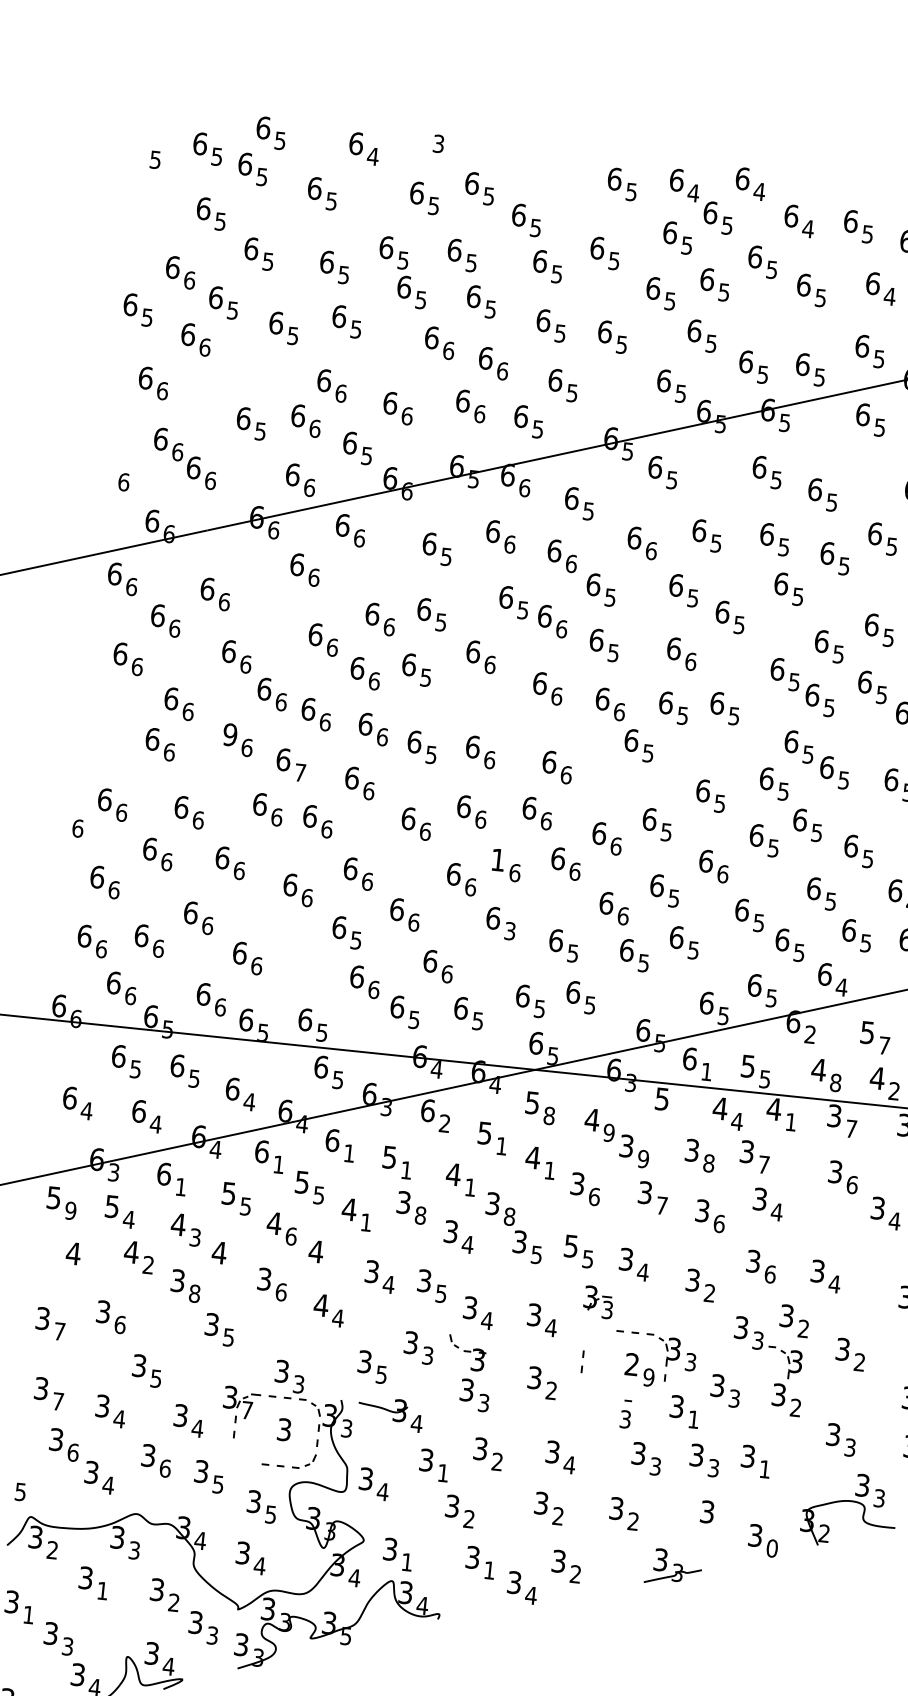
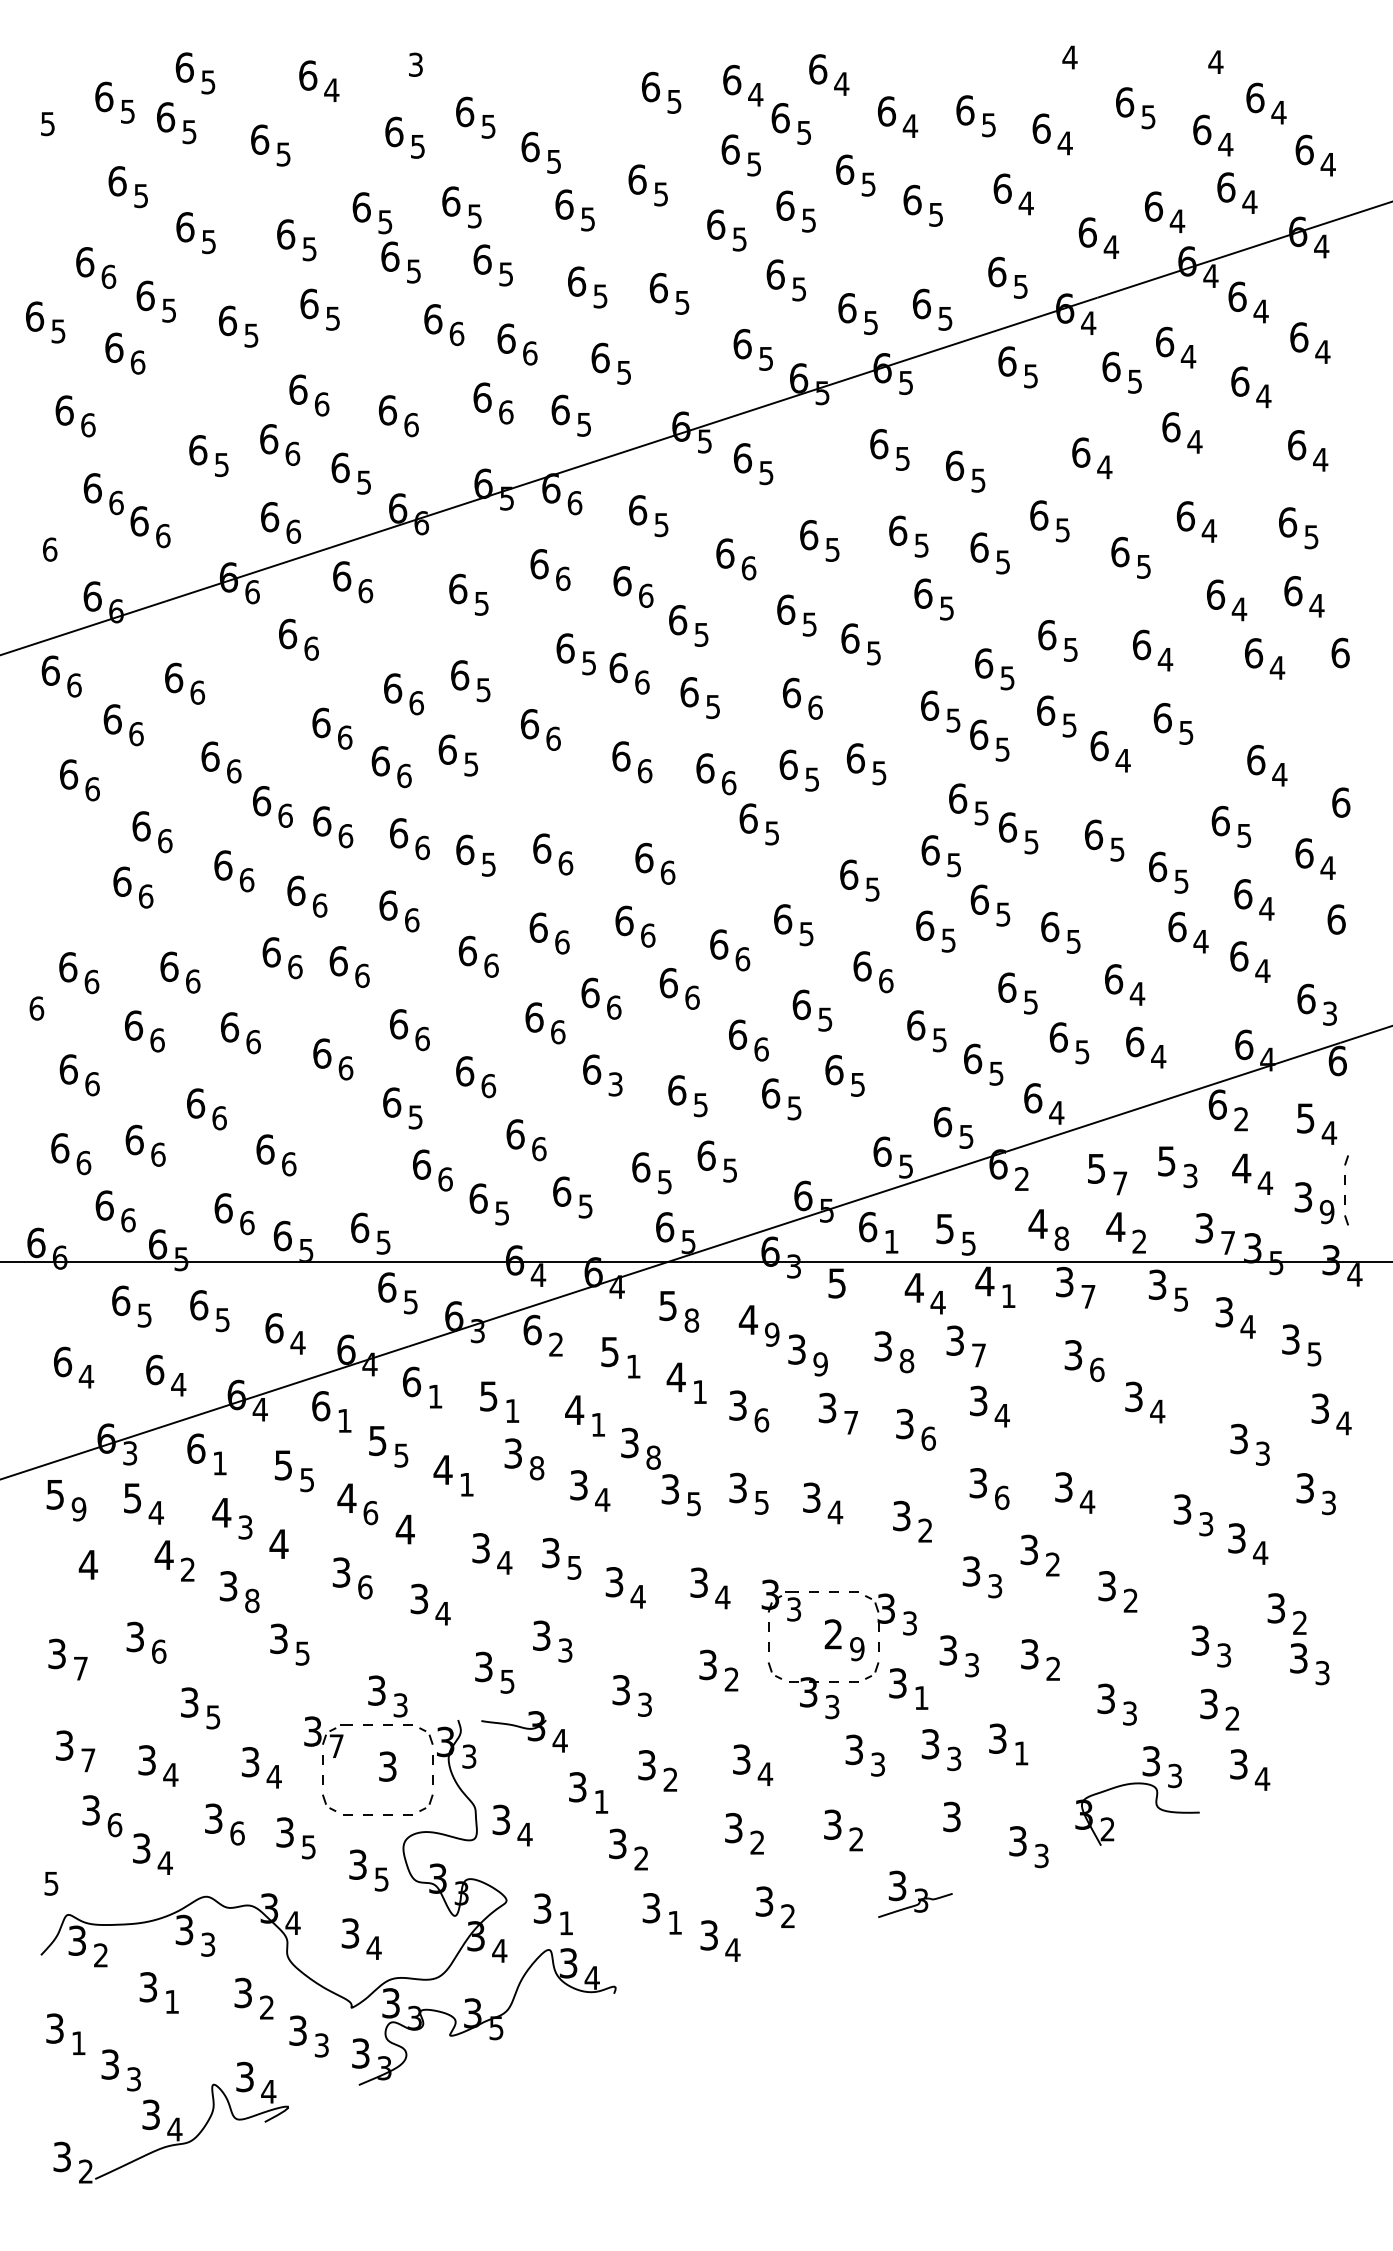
text: (230, 734) -> (223, 865), 9 -> 6
text: (300, 772) -> (319, 905), 7 -> 6
text: (498, 859) -> (590, 992), 1 -> 6
text: (571, 1245) -> (738, 1487), 5 -> 3
part: (598, 1302) -> (781, 1600), moved
text: (320, 1304) -> (418, 1598), 4 -> 3
part: (467, 1352) -> (793, 1684), moved
part: (784, 1362) -> (1032, 1611), removed
part: (652, 1395) -> (864, 1672), added
part: (243, 1454) -> (337, 1804), added
text: (772, 1548) -> (1041, 1855), 0 -> 3

